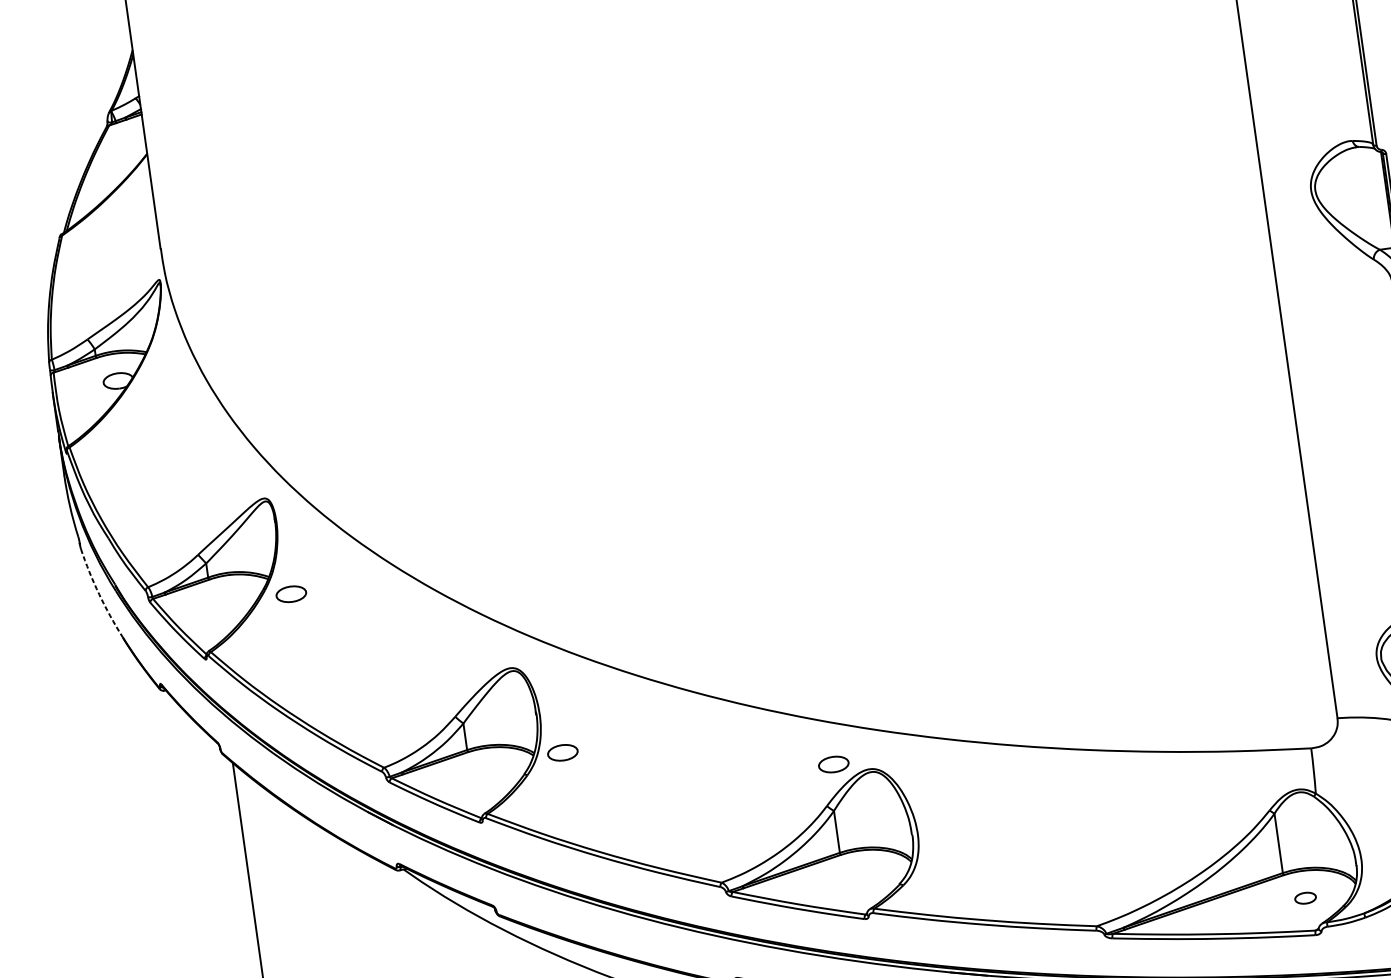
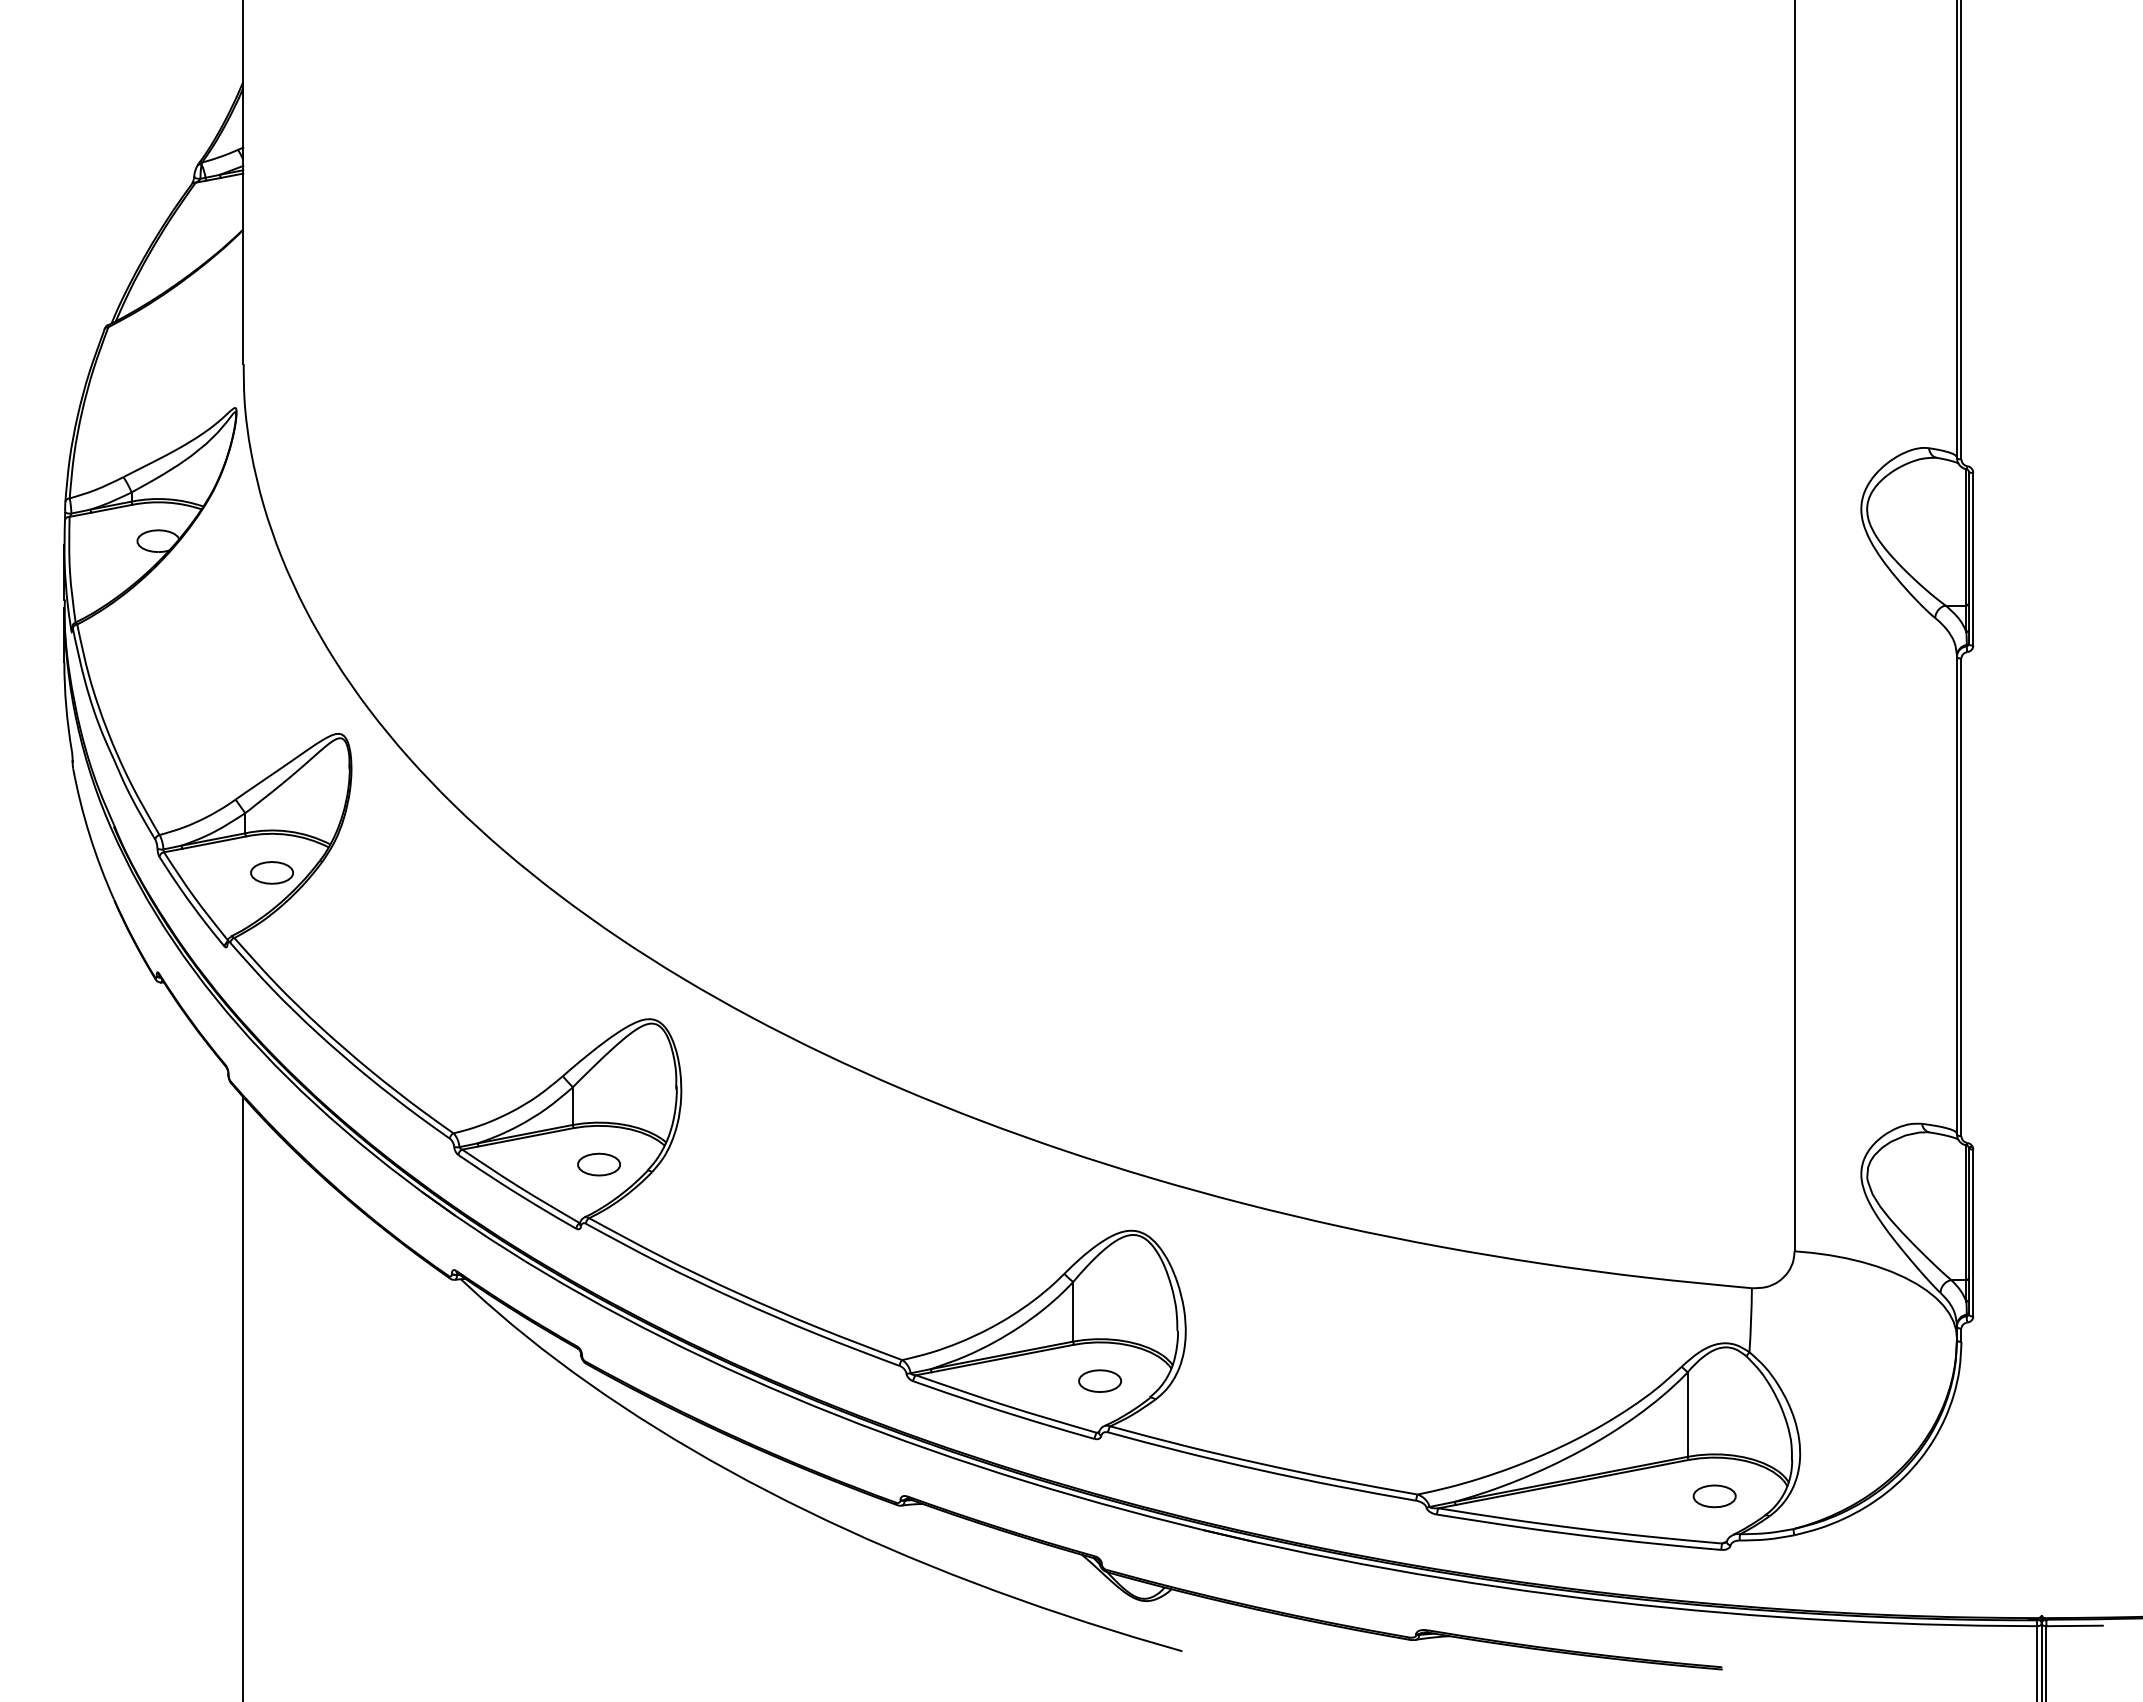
arc: (99, 594) -> (89, 835), dashed -> solid
part: (290, 594) -> (271, 872), moved
part: (562, 752) -> (598, 1164), moved
part: (833, 764) -> (1099, 1380), moved
part: (1305, 898) -> (1714, 1496), size x1.43

